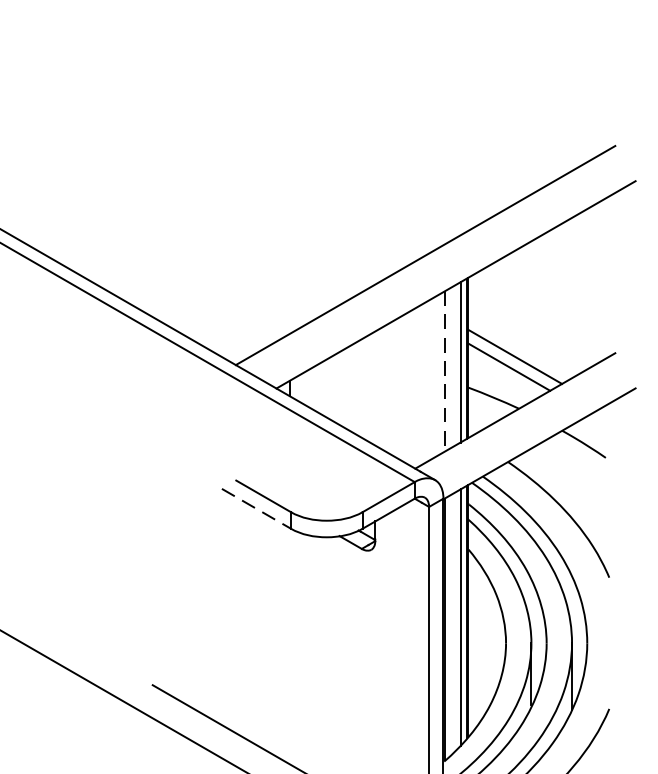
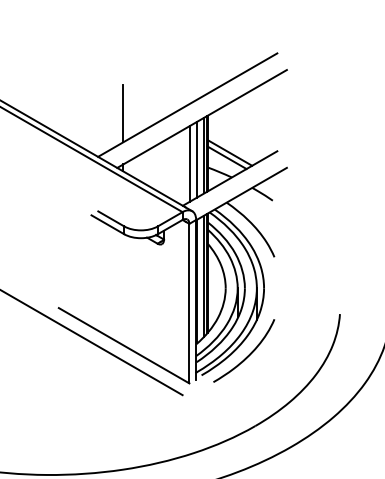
line: (289, 273) -> (123, 113), added
line: (444, 370) -> (196, 159), dashed -> solid
line: (429, 379) -> (189, 163), added
line: (255, 508) -> (107, 224), dashed -> solid

